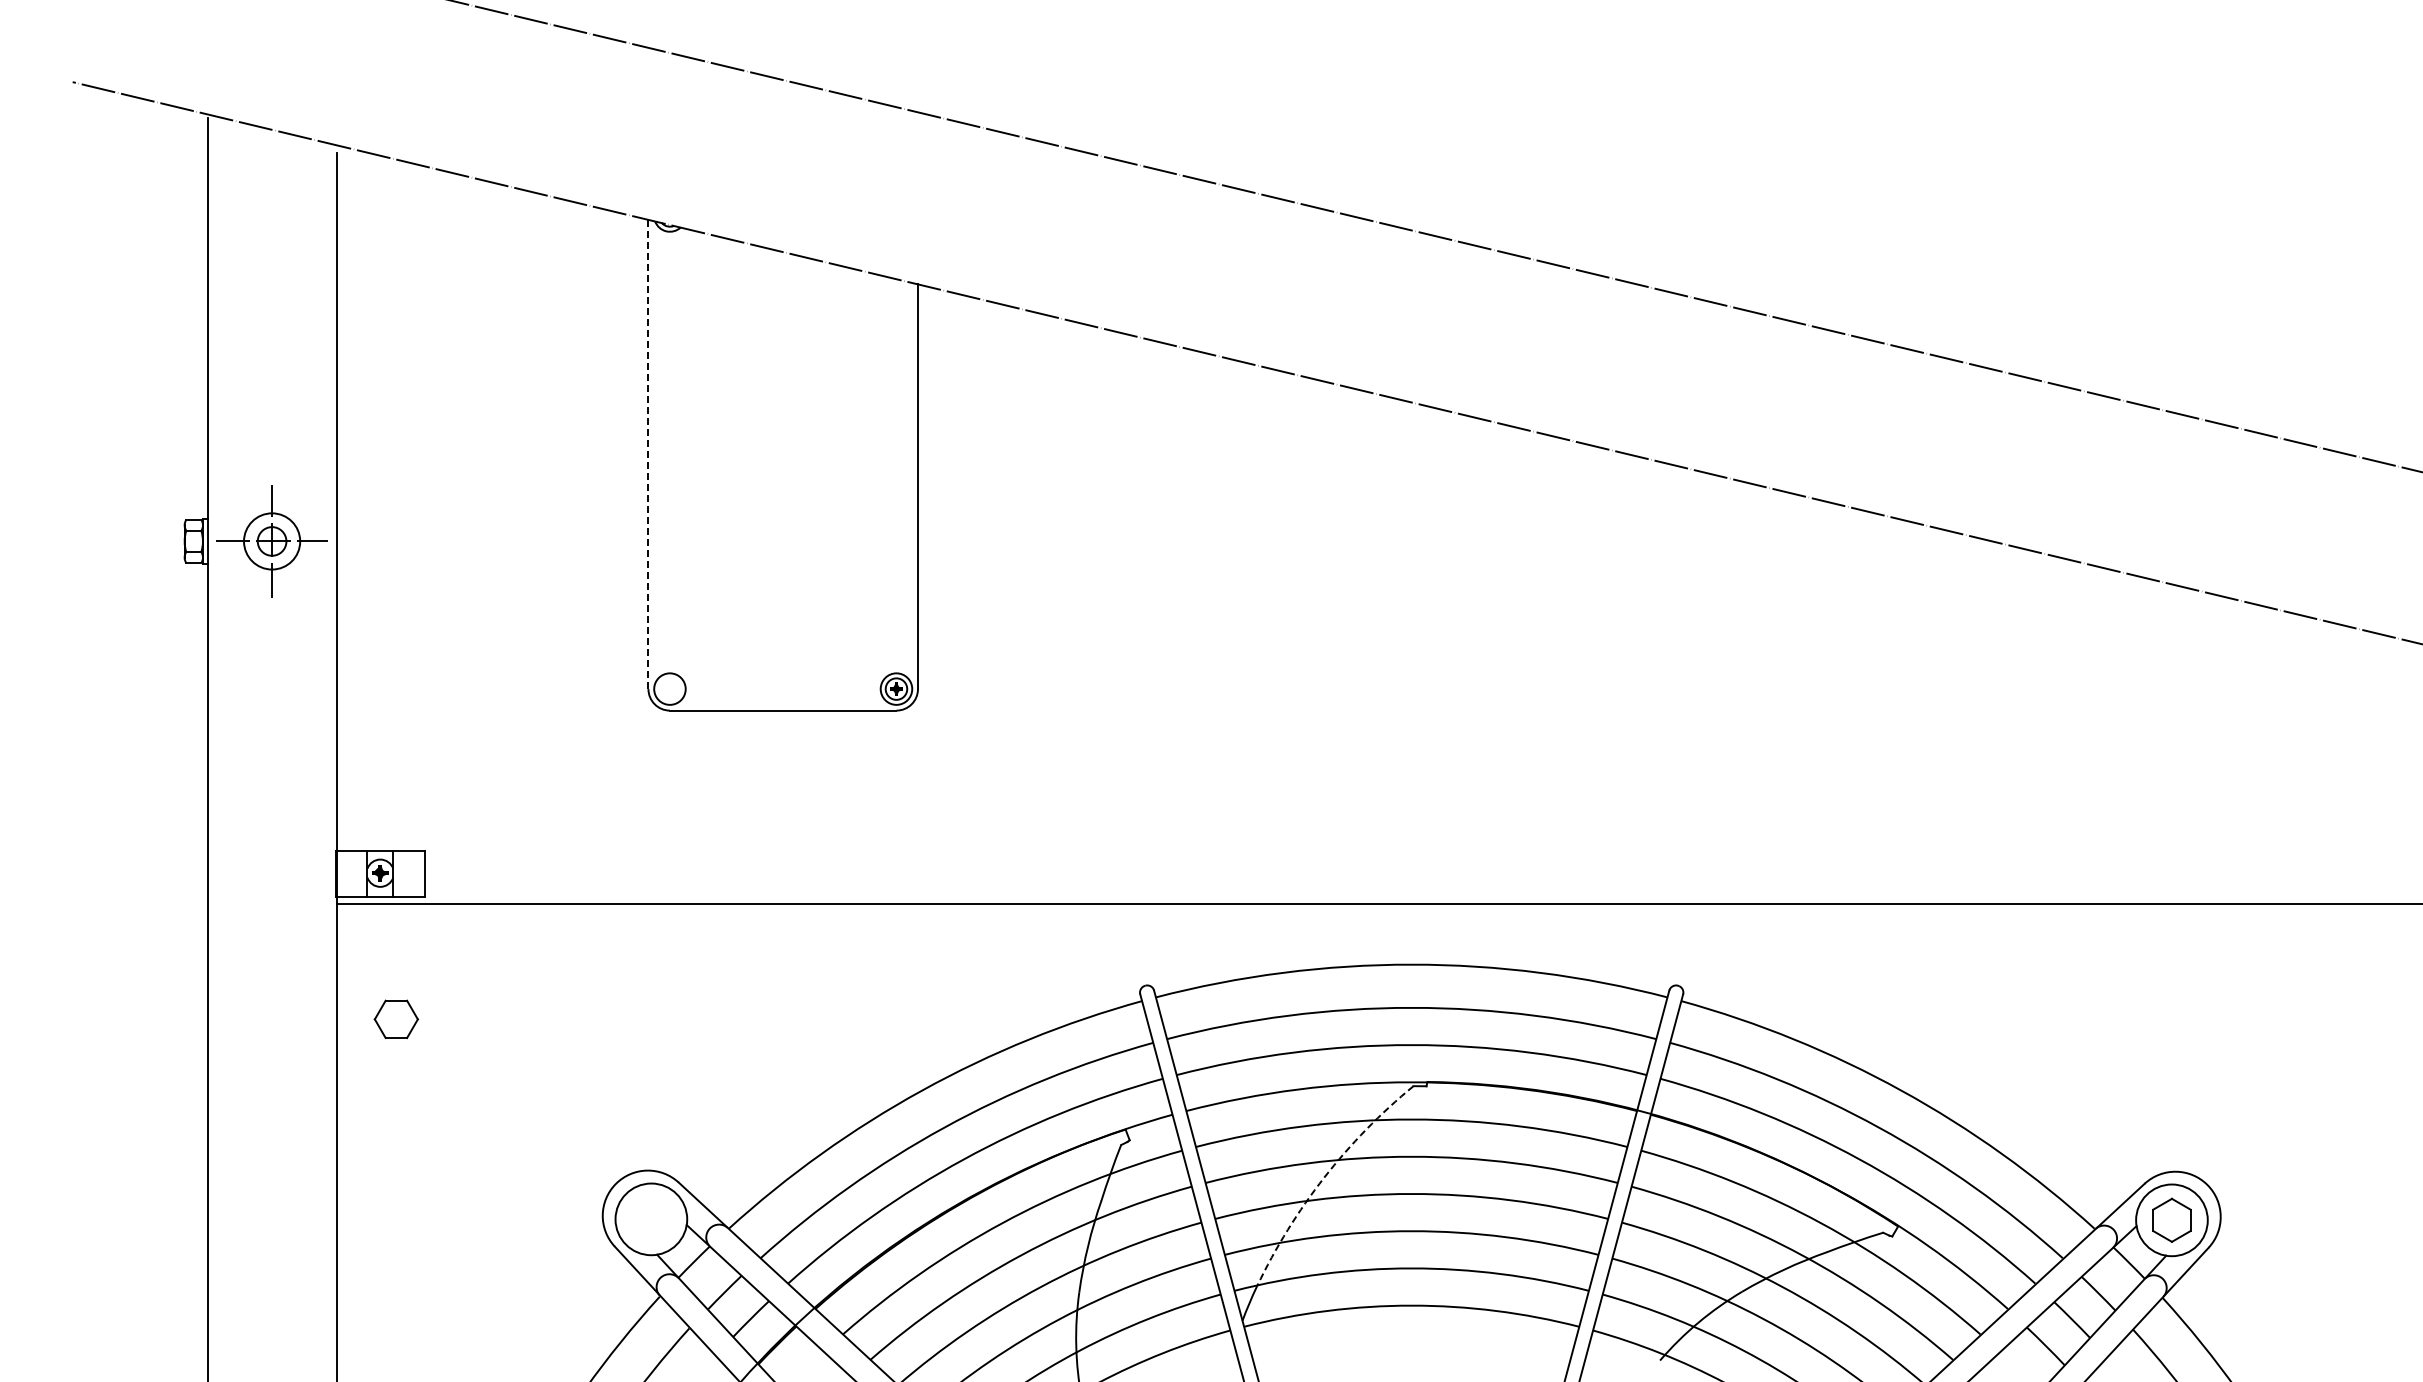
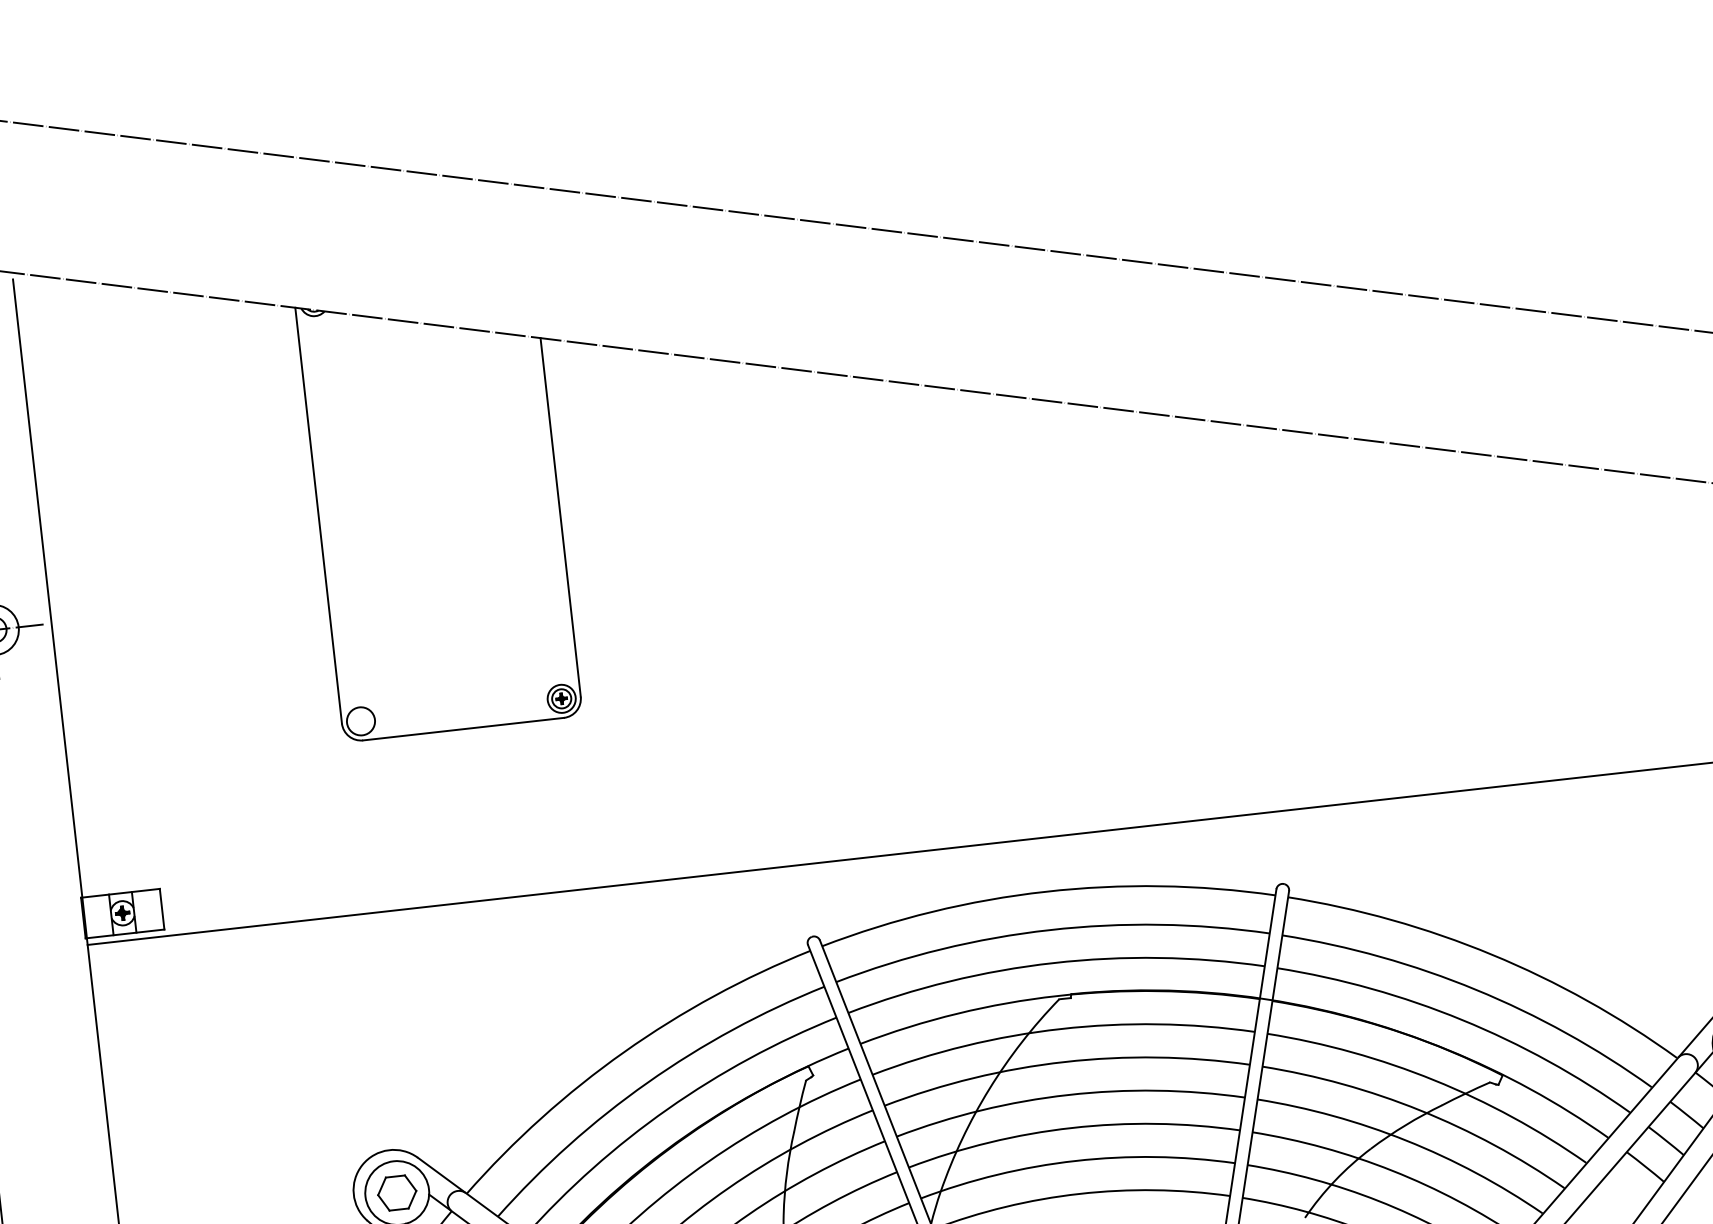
line: (648, 454) -> (318, 515), dashed -> solid
part: (395, 1019) -> (396, 1193), moved
arc: (1324, 1177) -> (989, 1089), dashed -> solid

